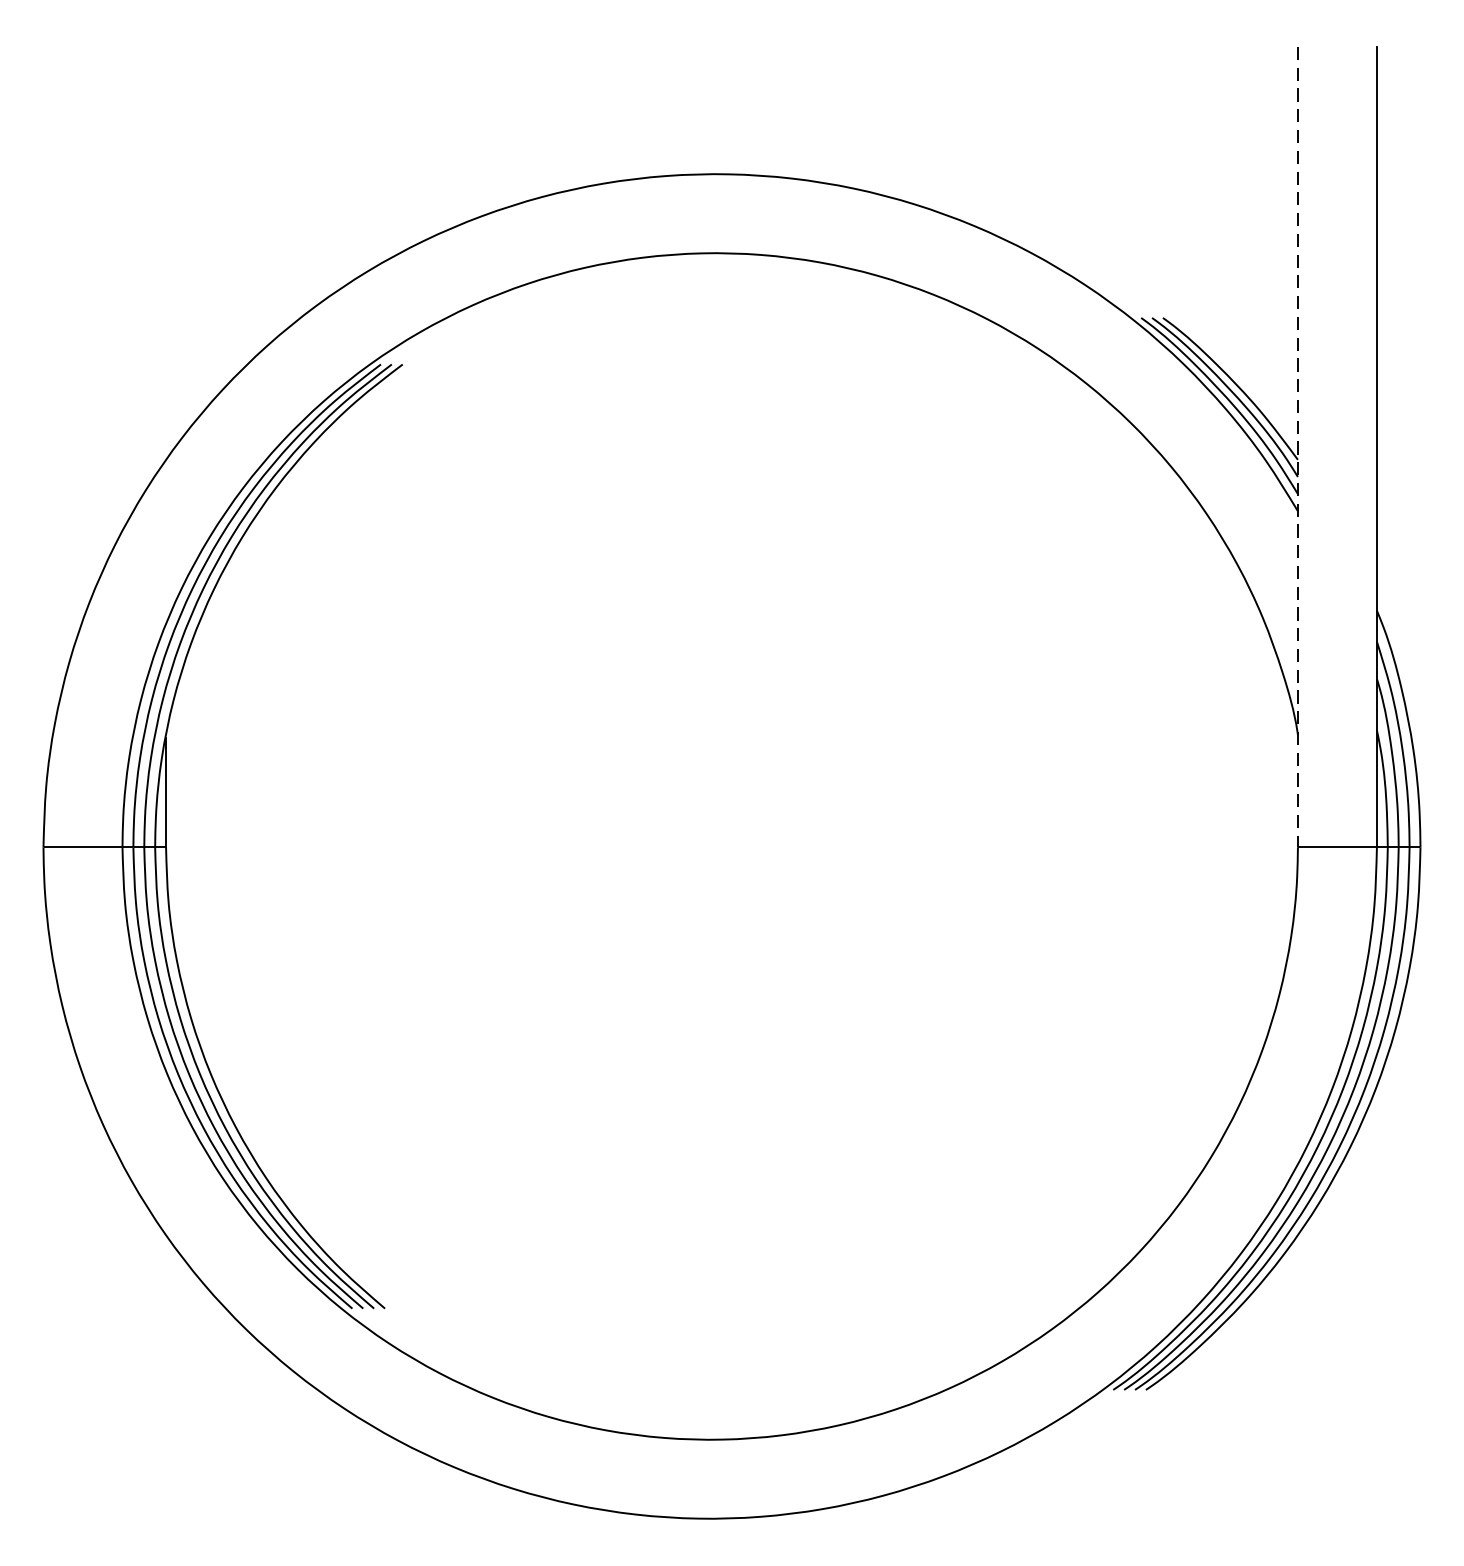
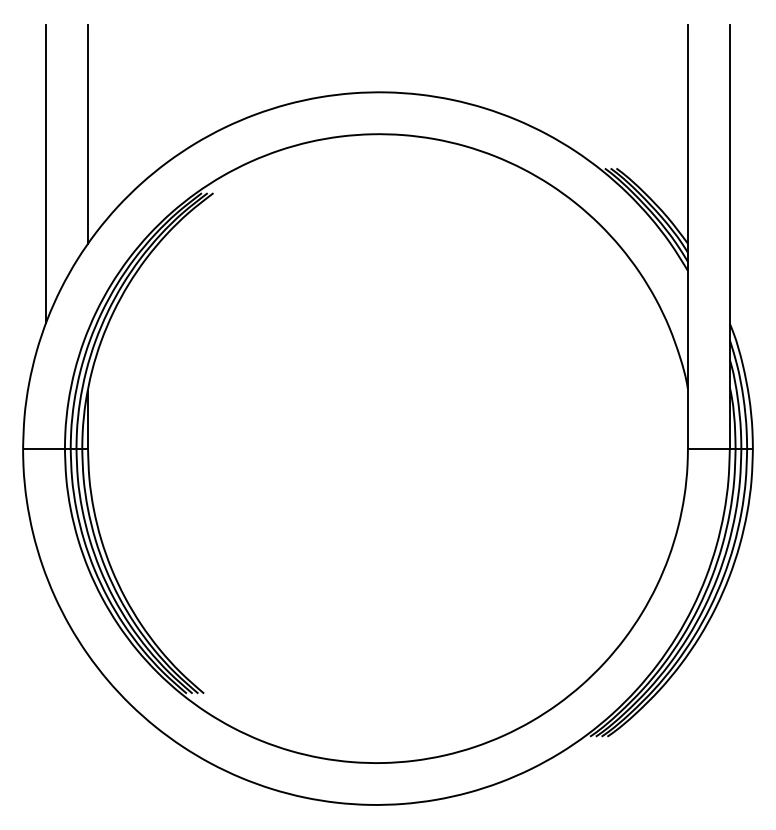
line: (166, 253) -> (88, 134), added
line: (87, 327) -> (46, 173), added
line: (1297, 448) -> (687, 237), dashed -> solid

